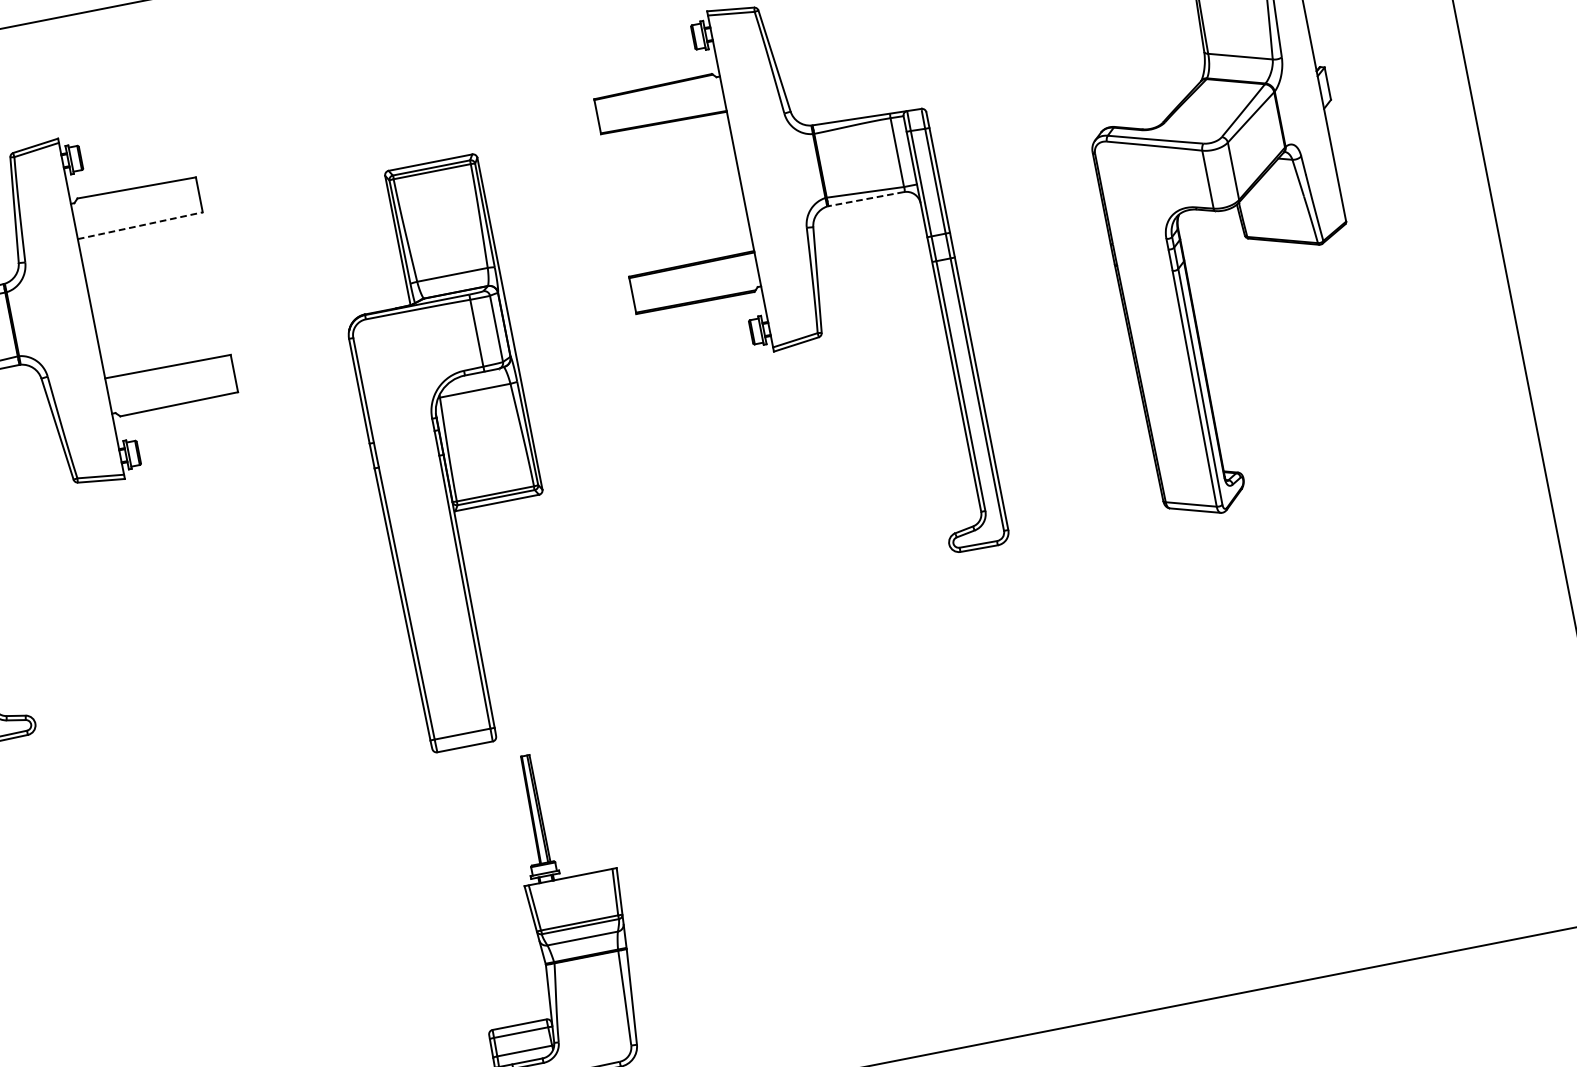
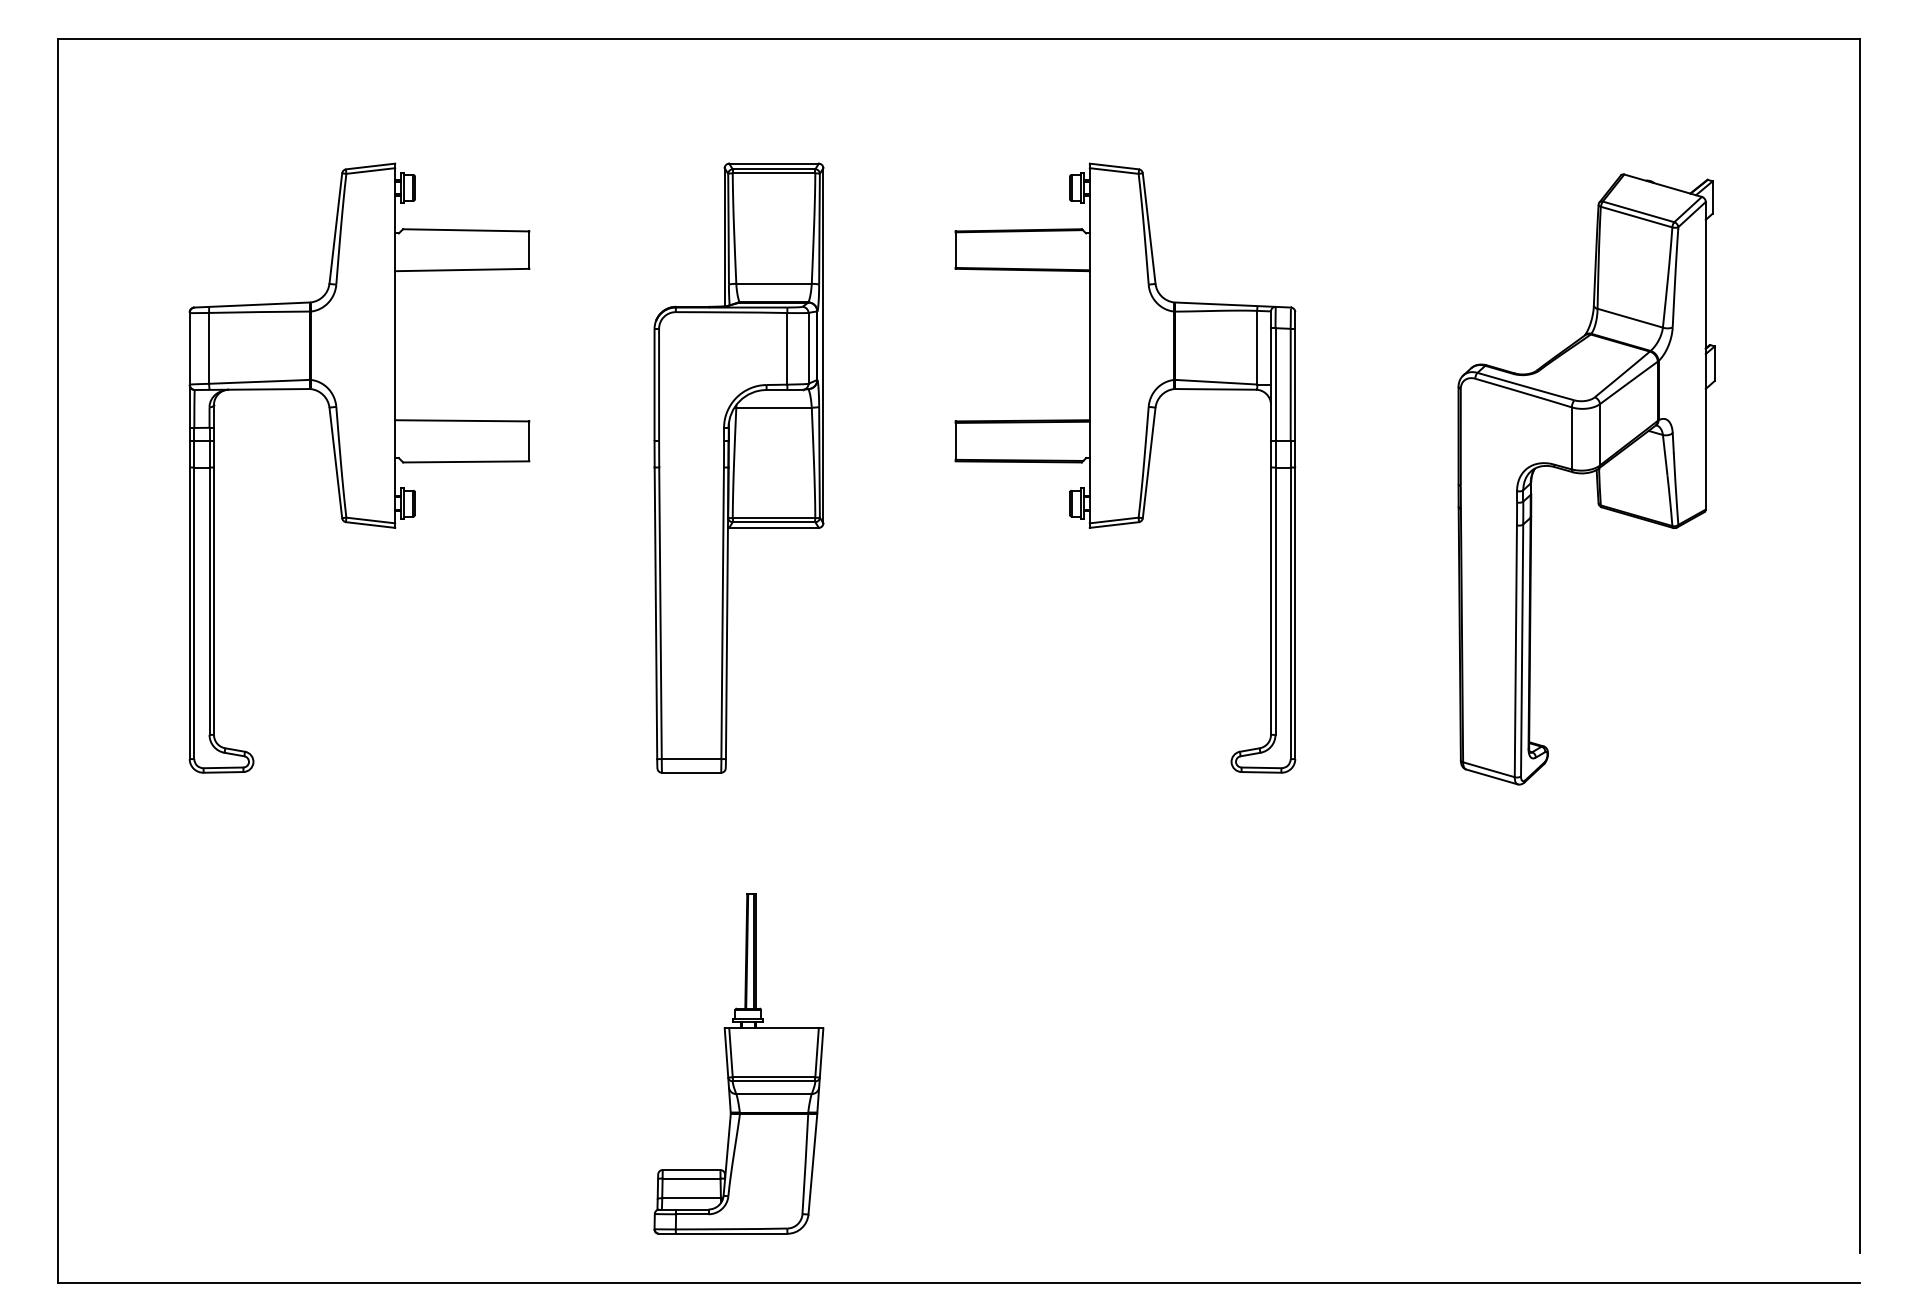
line: (866, 199) -> (1215, 389), dashed -> solid
line: (140, 226) -> (462, 270), dashed -> solid
part: (452, 453) -> (738, 467), moved

